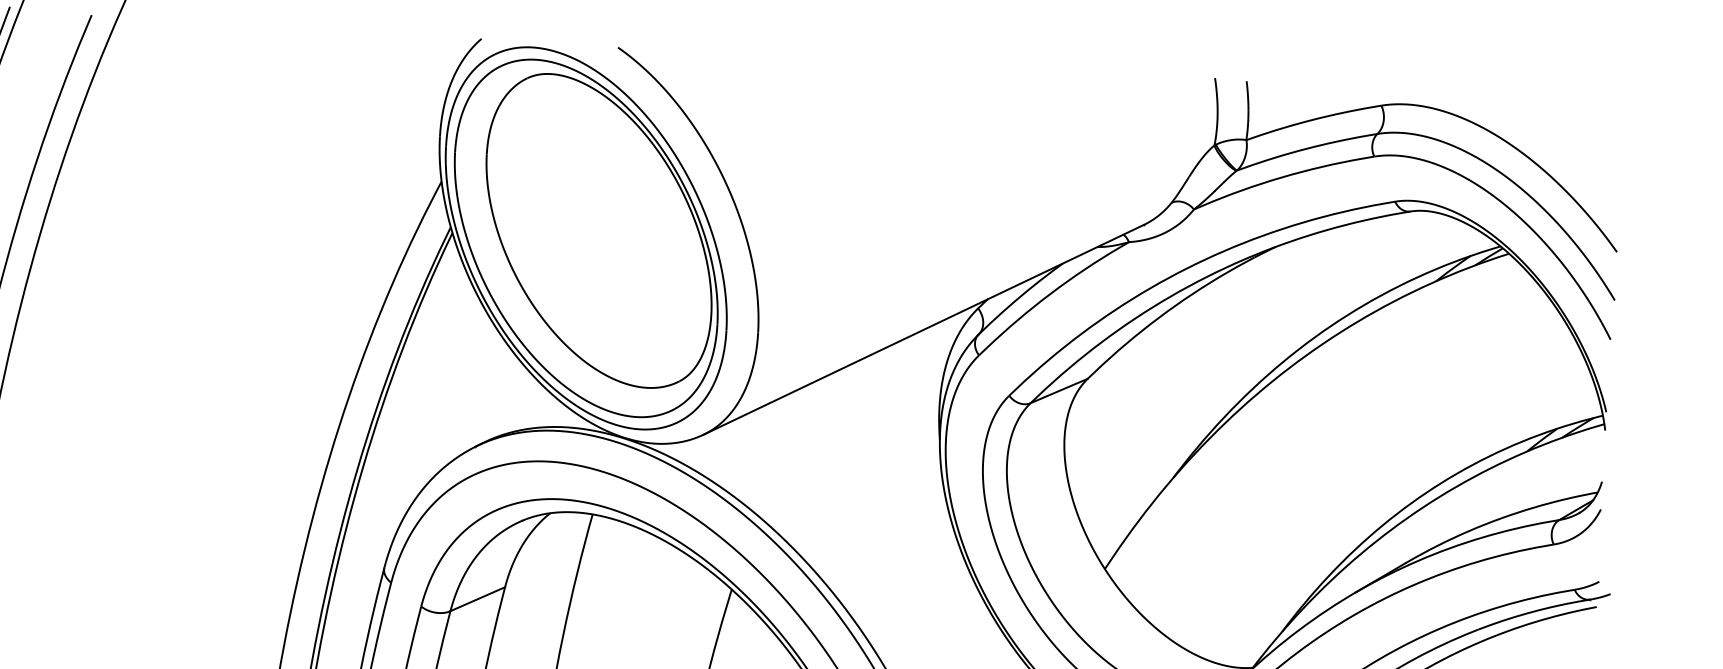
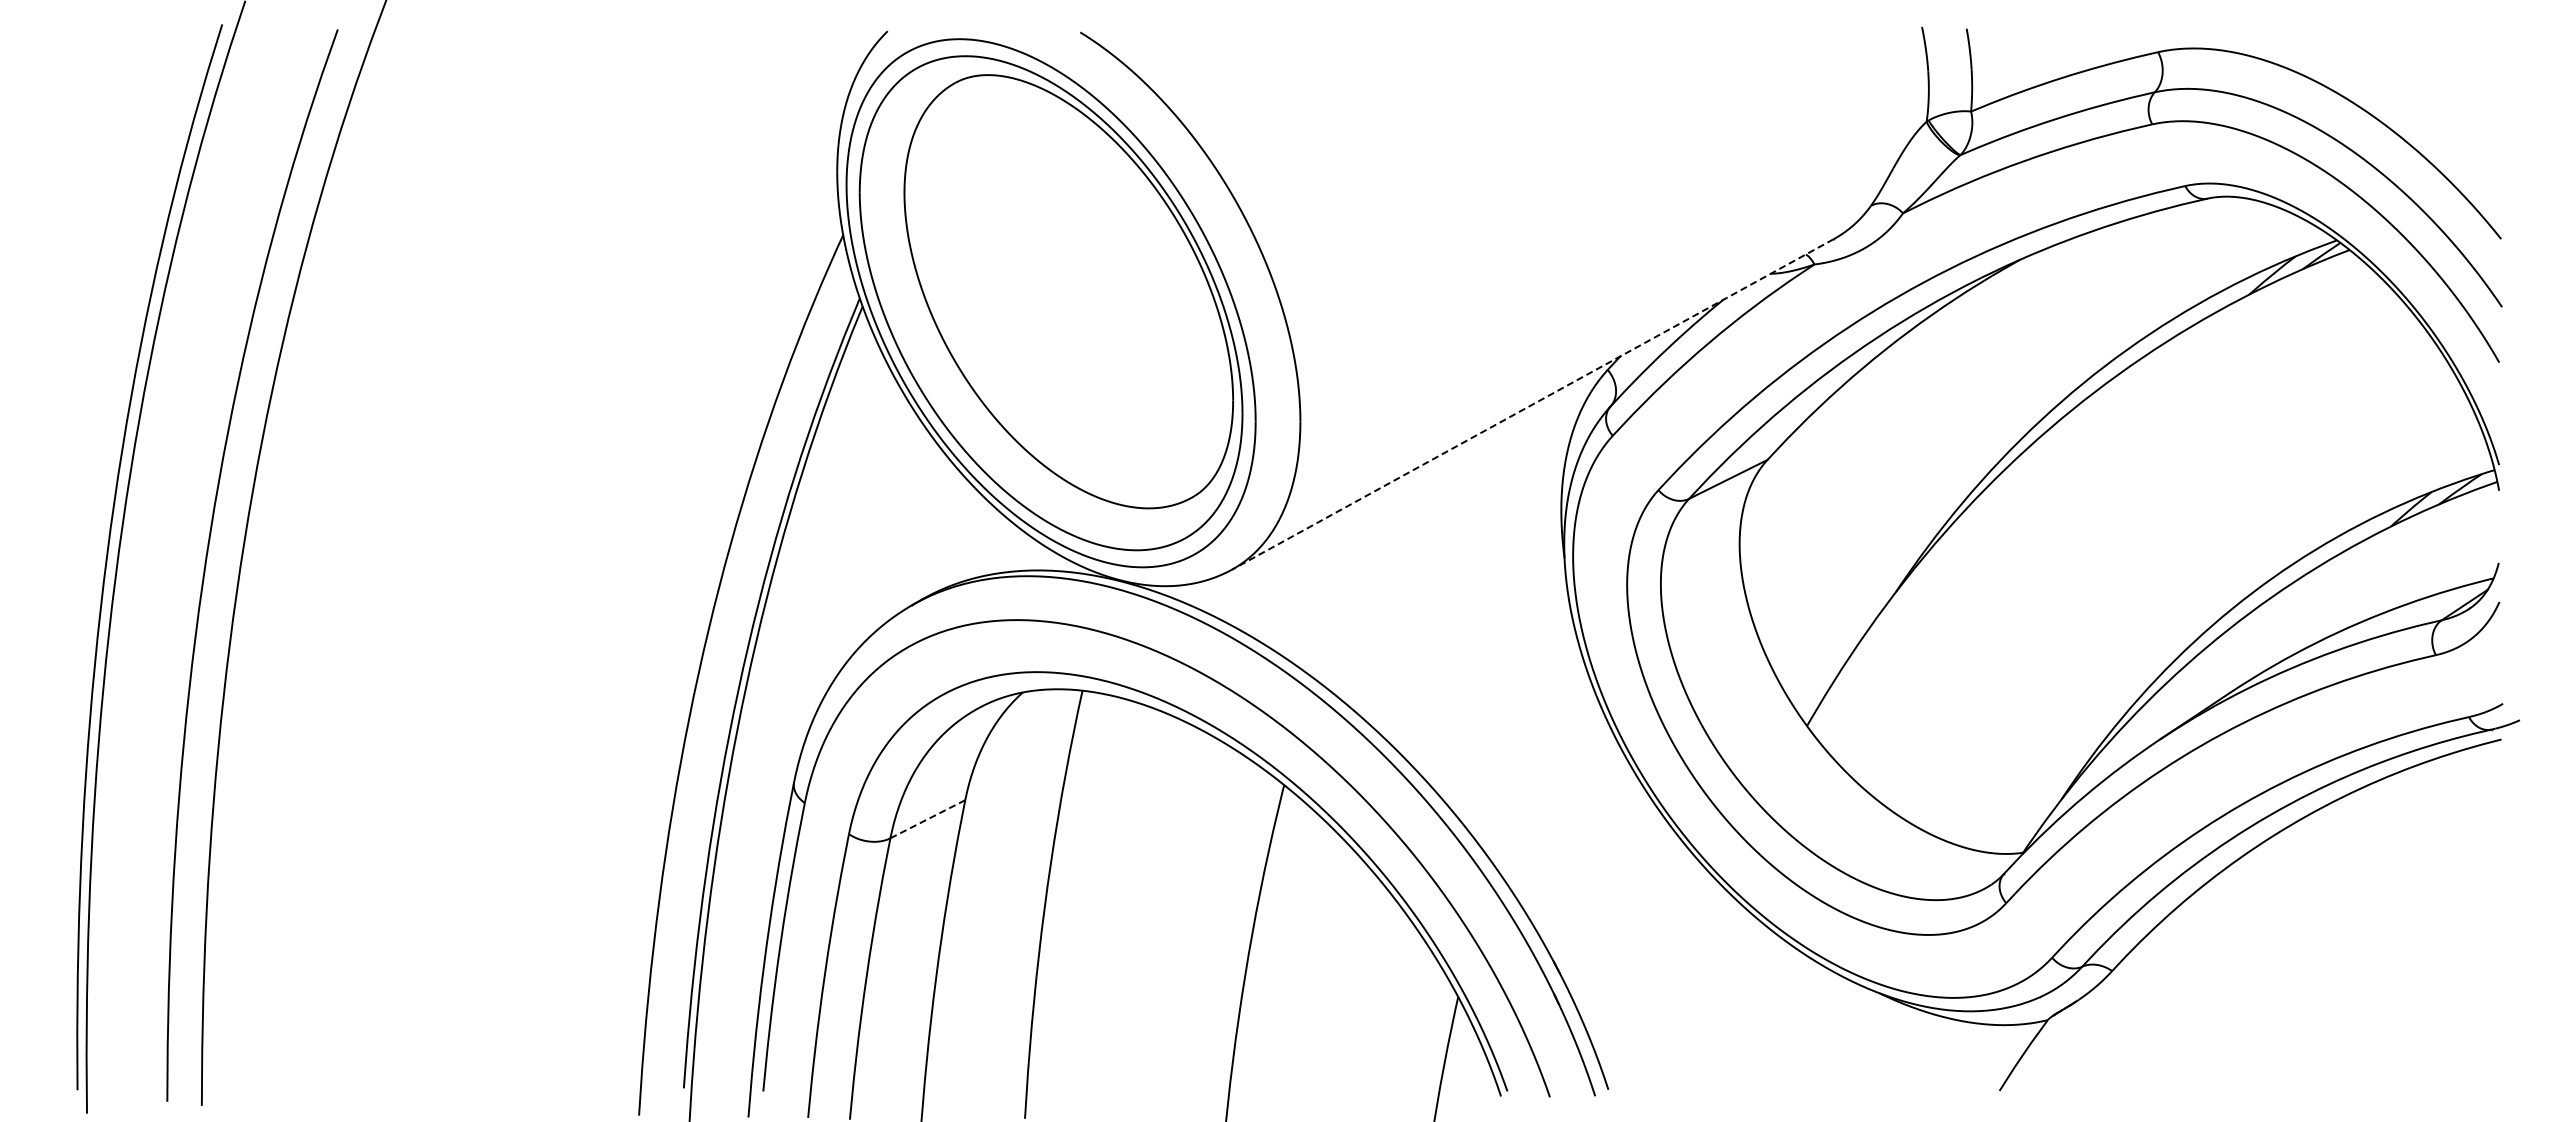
line: (923, 329) -> (1532, 404), solid -> dashed
line: (477, 599) -> (927, 819), solid -> dashed

